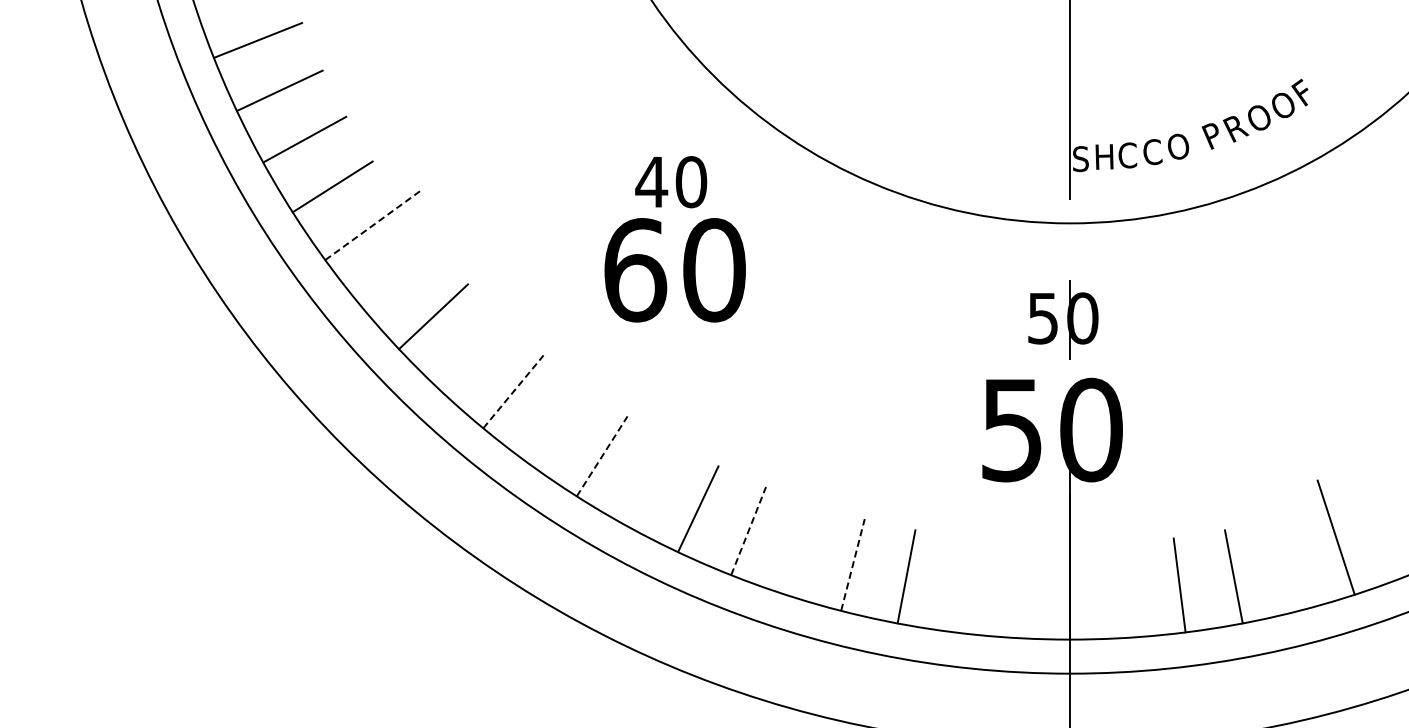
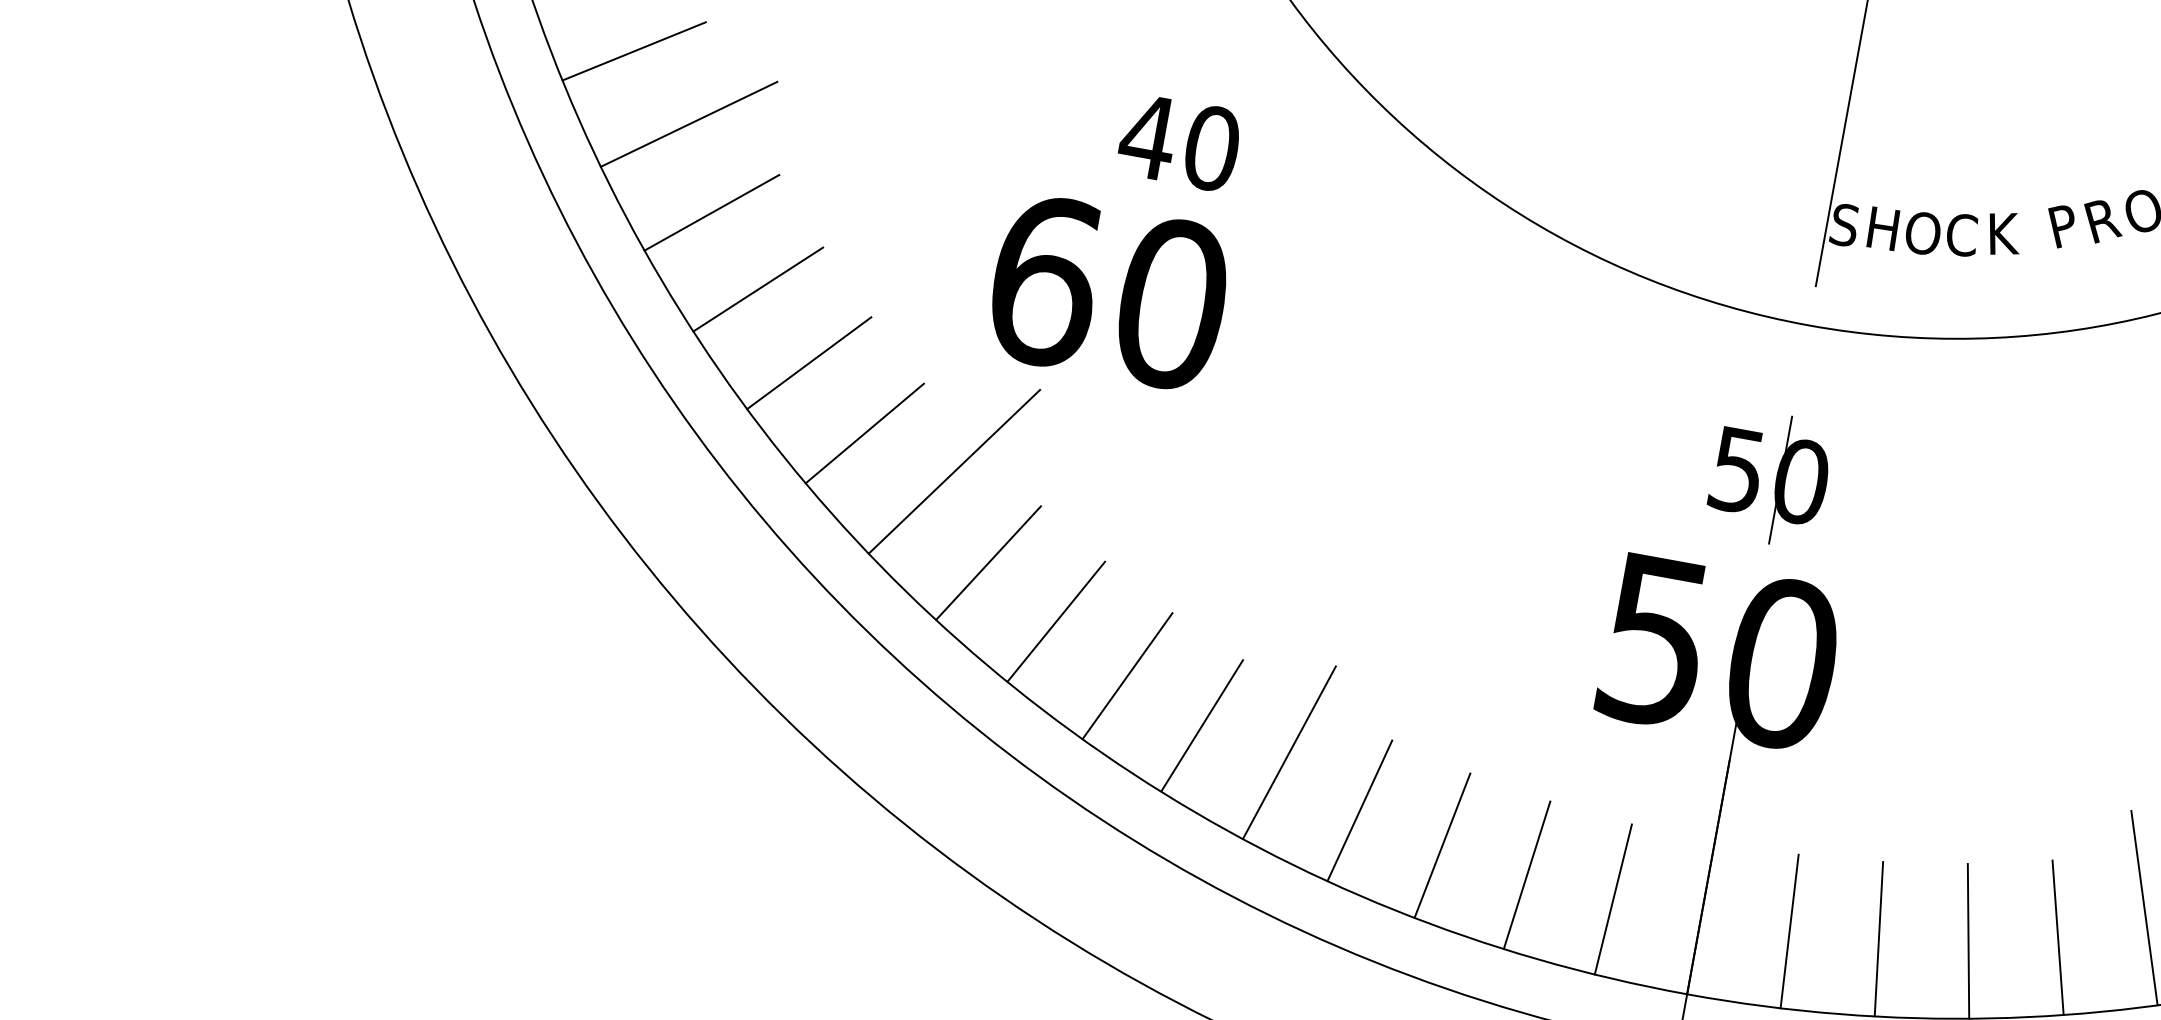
text: (1178, 146) -> (2005, 233), O -> K
text: (1132, 155) -> (1928, 234), C -> O
line: (373, 224) -> (688, 123), dashed -> solid
text: (674, 270) -> (1107, 292), moved
line: (396, 275) -> (710, 212), added
line: (471, 355) -> (808, 362), added
line: (513, 391) -> (864, 432), dashed -> solid
line: (571, 404) -> (954, 470), added
line: (602, 455) -> (989, 561), dashed -> solid
line: (649, 483) -> (1056, 620), added
line: (748, 530) -> (1202, 724), dashed -> solid
line: (803, 537) -> (1288, 752), added
line: (853, 564) -> (1360, 810), dashed -> solid
line: (1287, 564) -> (2058, 937), added
line: (960, 585) -> (1526, 875), added
line: (1015, 590) -> (1613, 899), added
line: (1125, 590) -> (1790, 931), added

